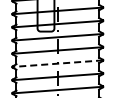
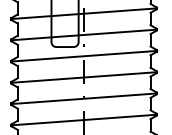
line: (57, 63) -> (83, 98), dashed -> solid

